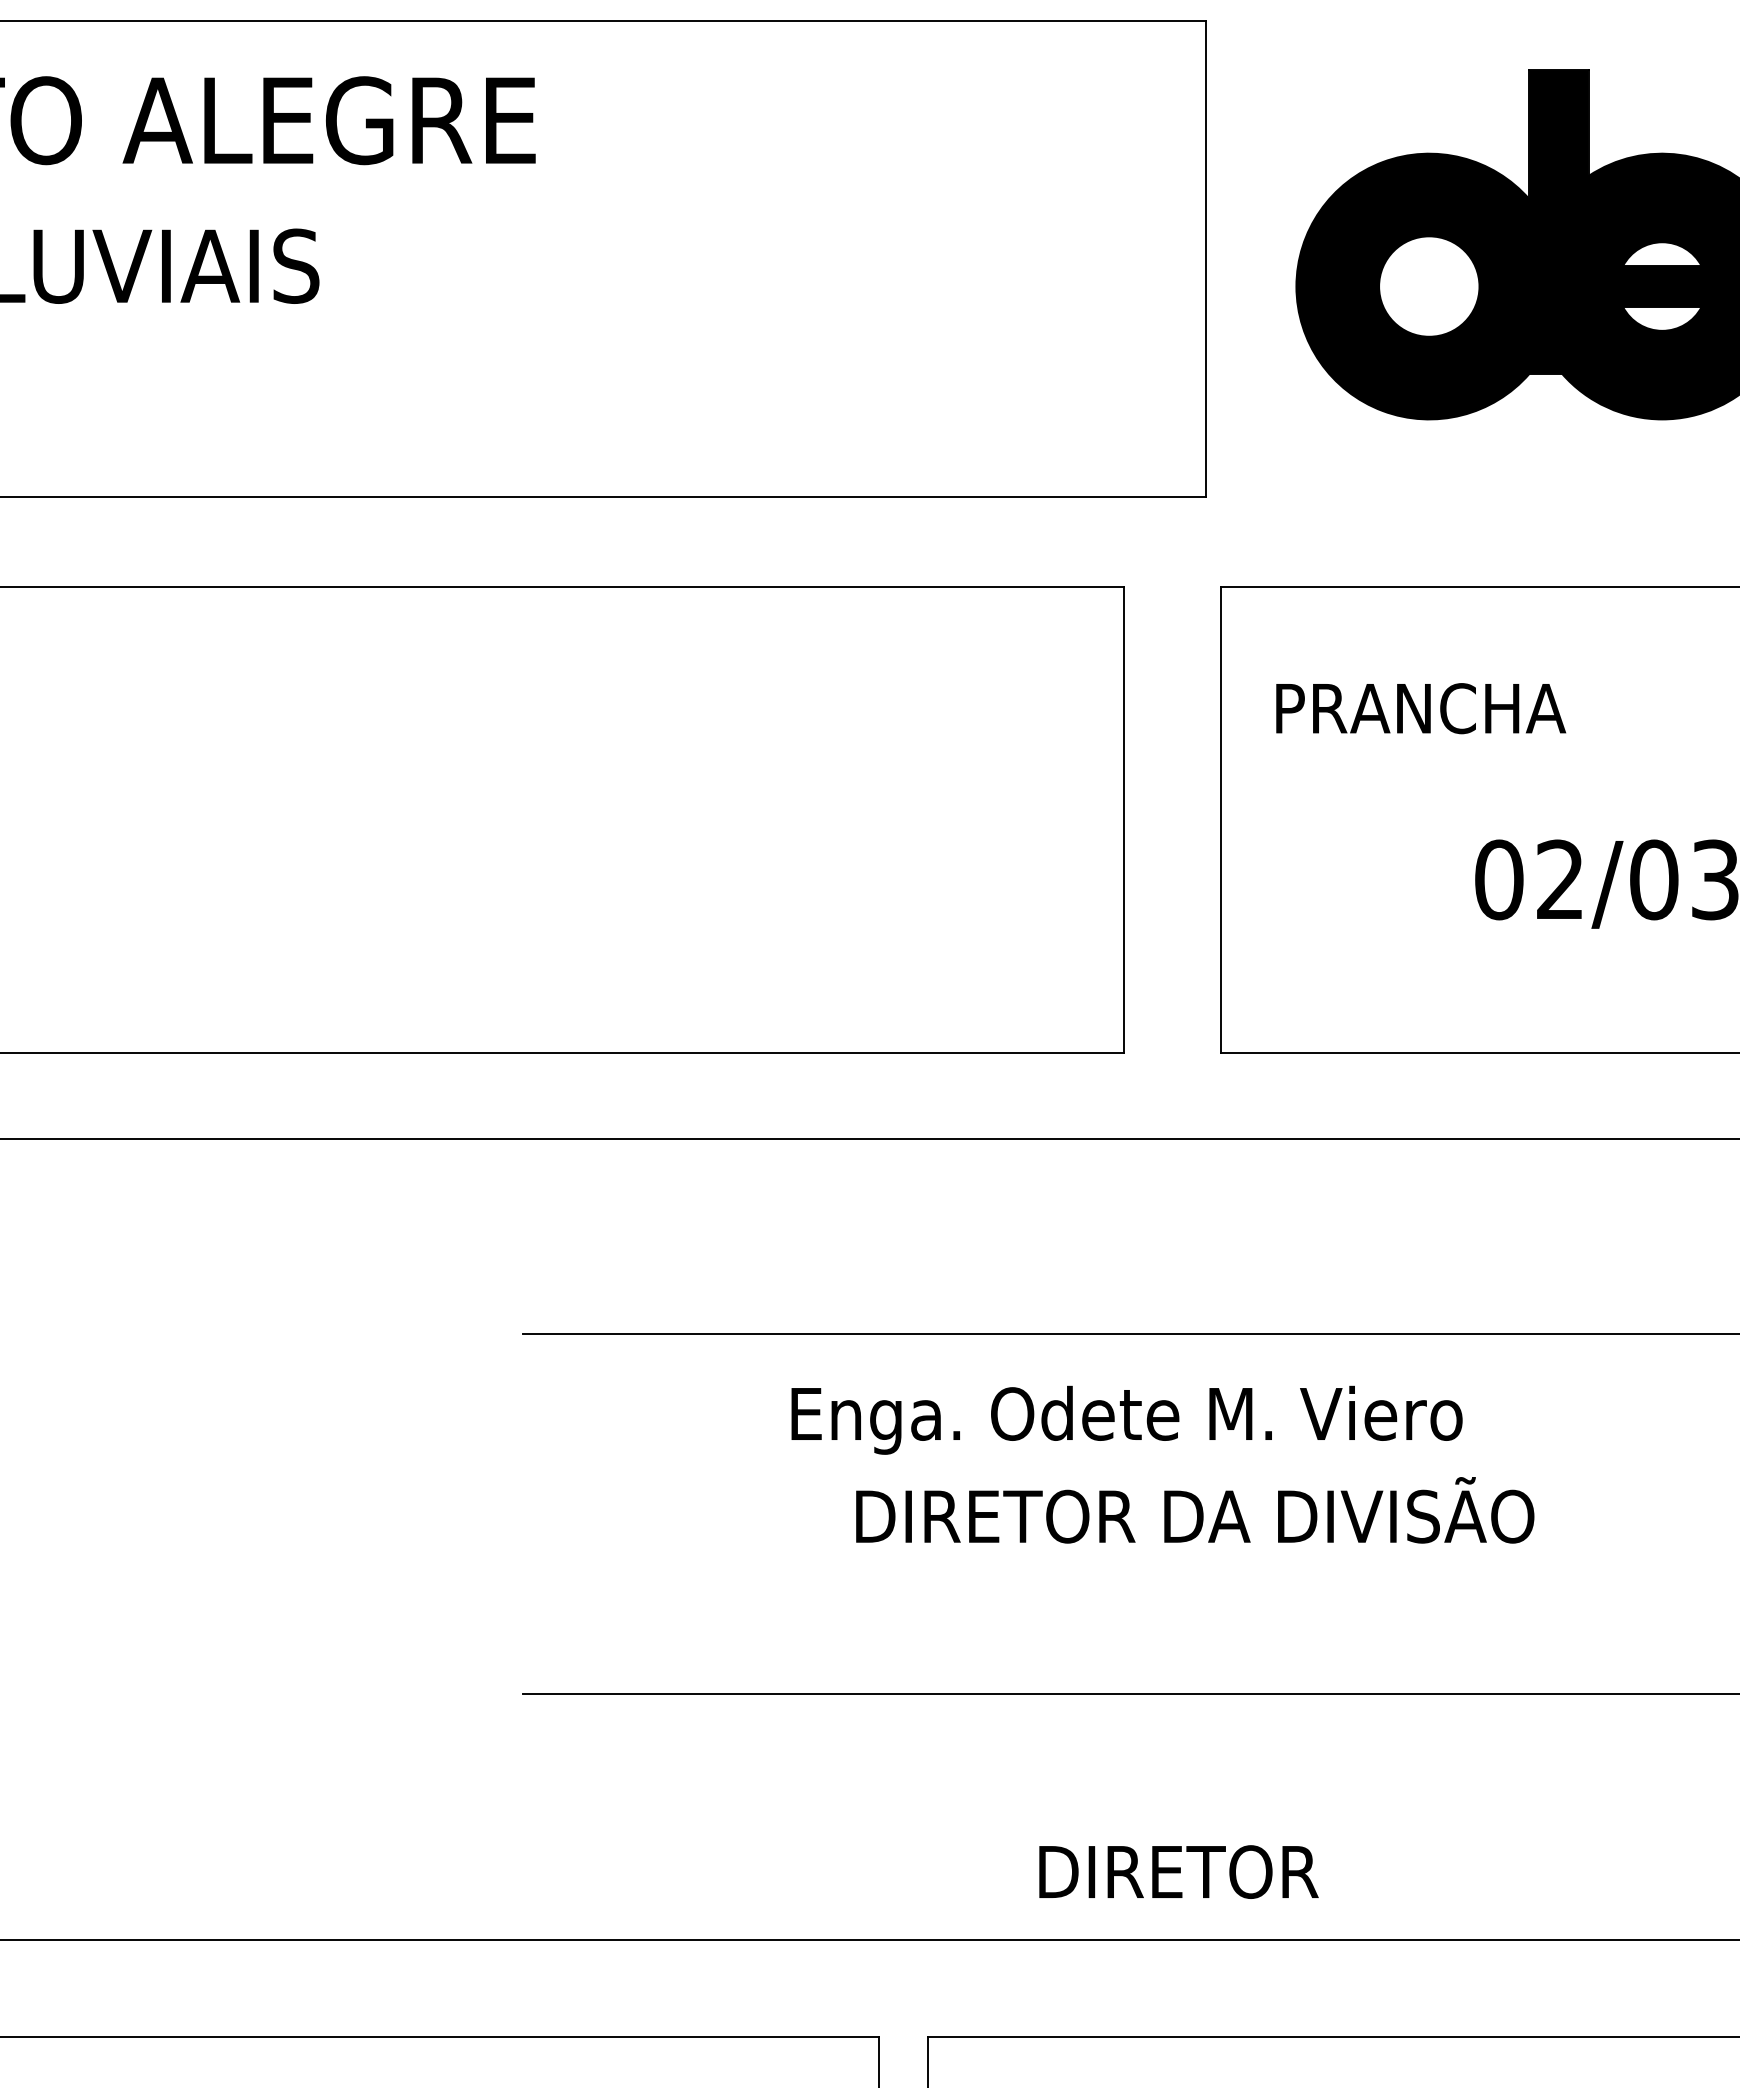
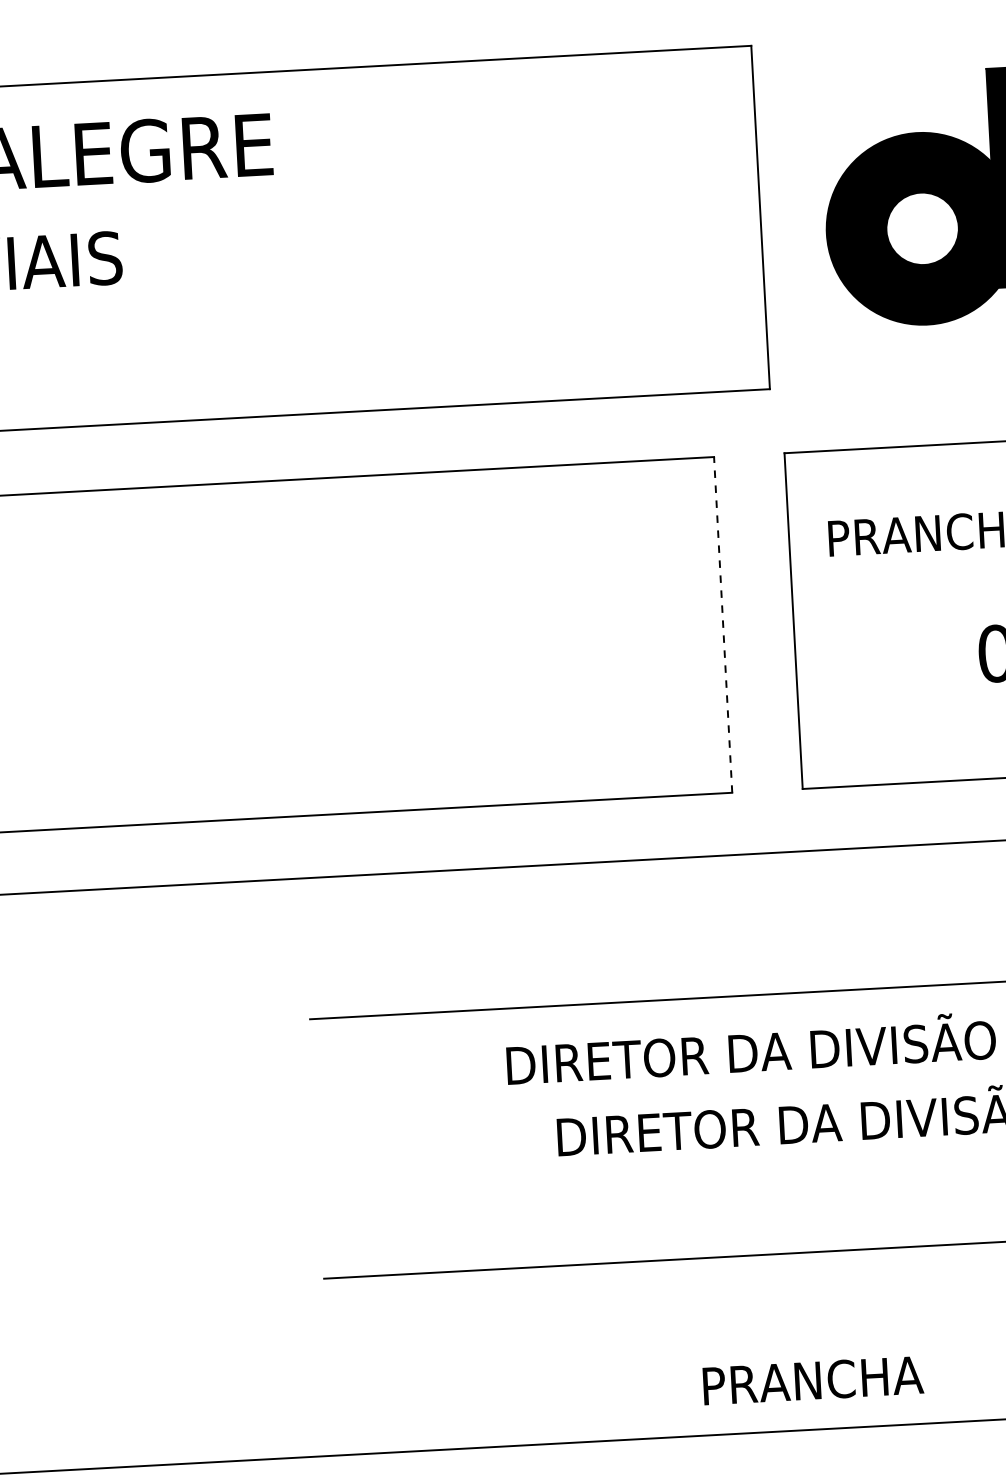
line: (1123, 819) -> (723, 624), solid -> dashed
text: (1133, 1414) -> (753, 1053), Enga. Odete M. Viero -> DIRETOR DA DIVISÃO
text: (1194, 1871) -> (815, 1380), DIRETOR -> PRANCHA

